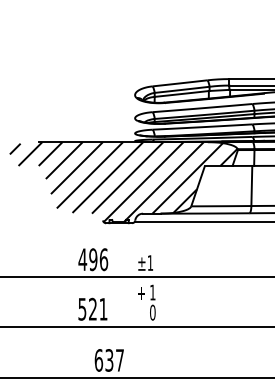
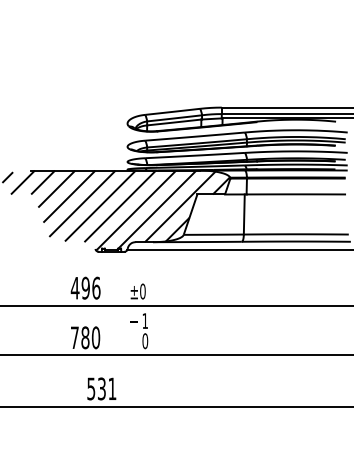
text: (150, 262) -> (142, 291), ±1 -> ±0
text: (93, 308) -> (85, 337), 521 -> 780
text: (109, 359) -> (101, 388), 637 -> 531

